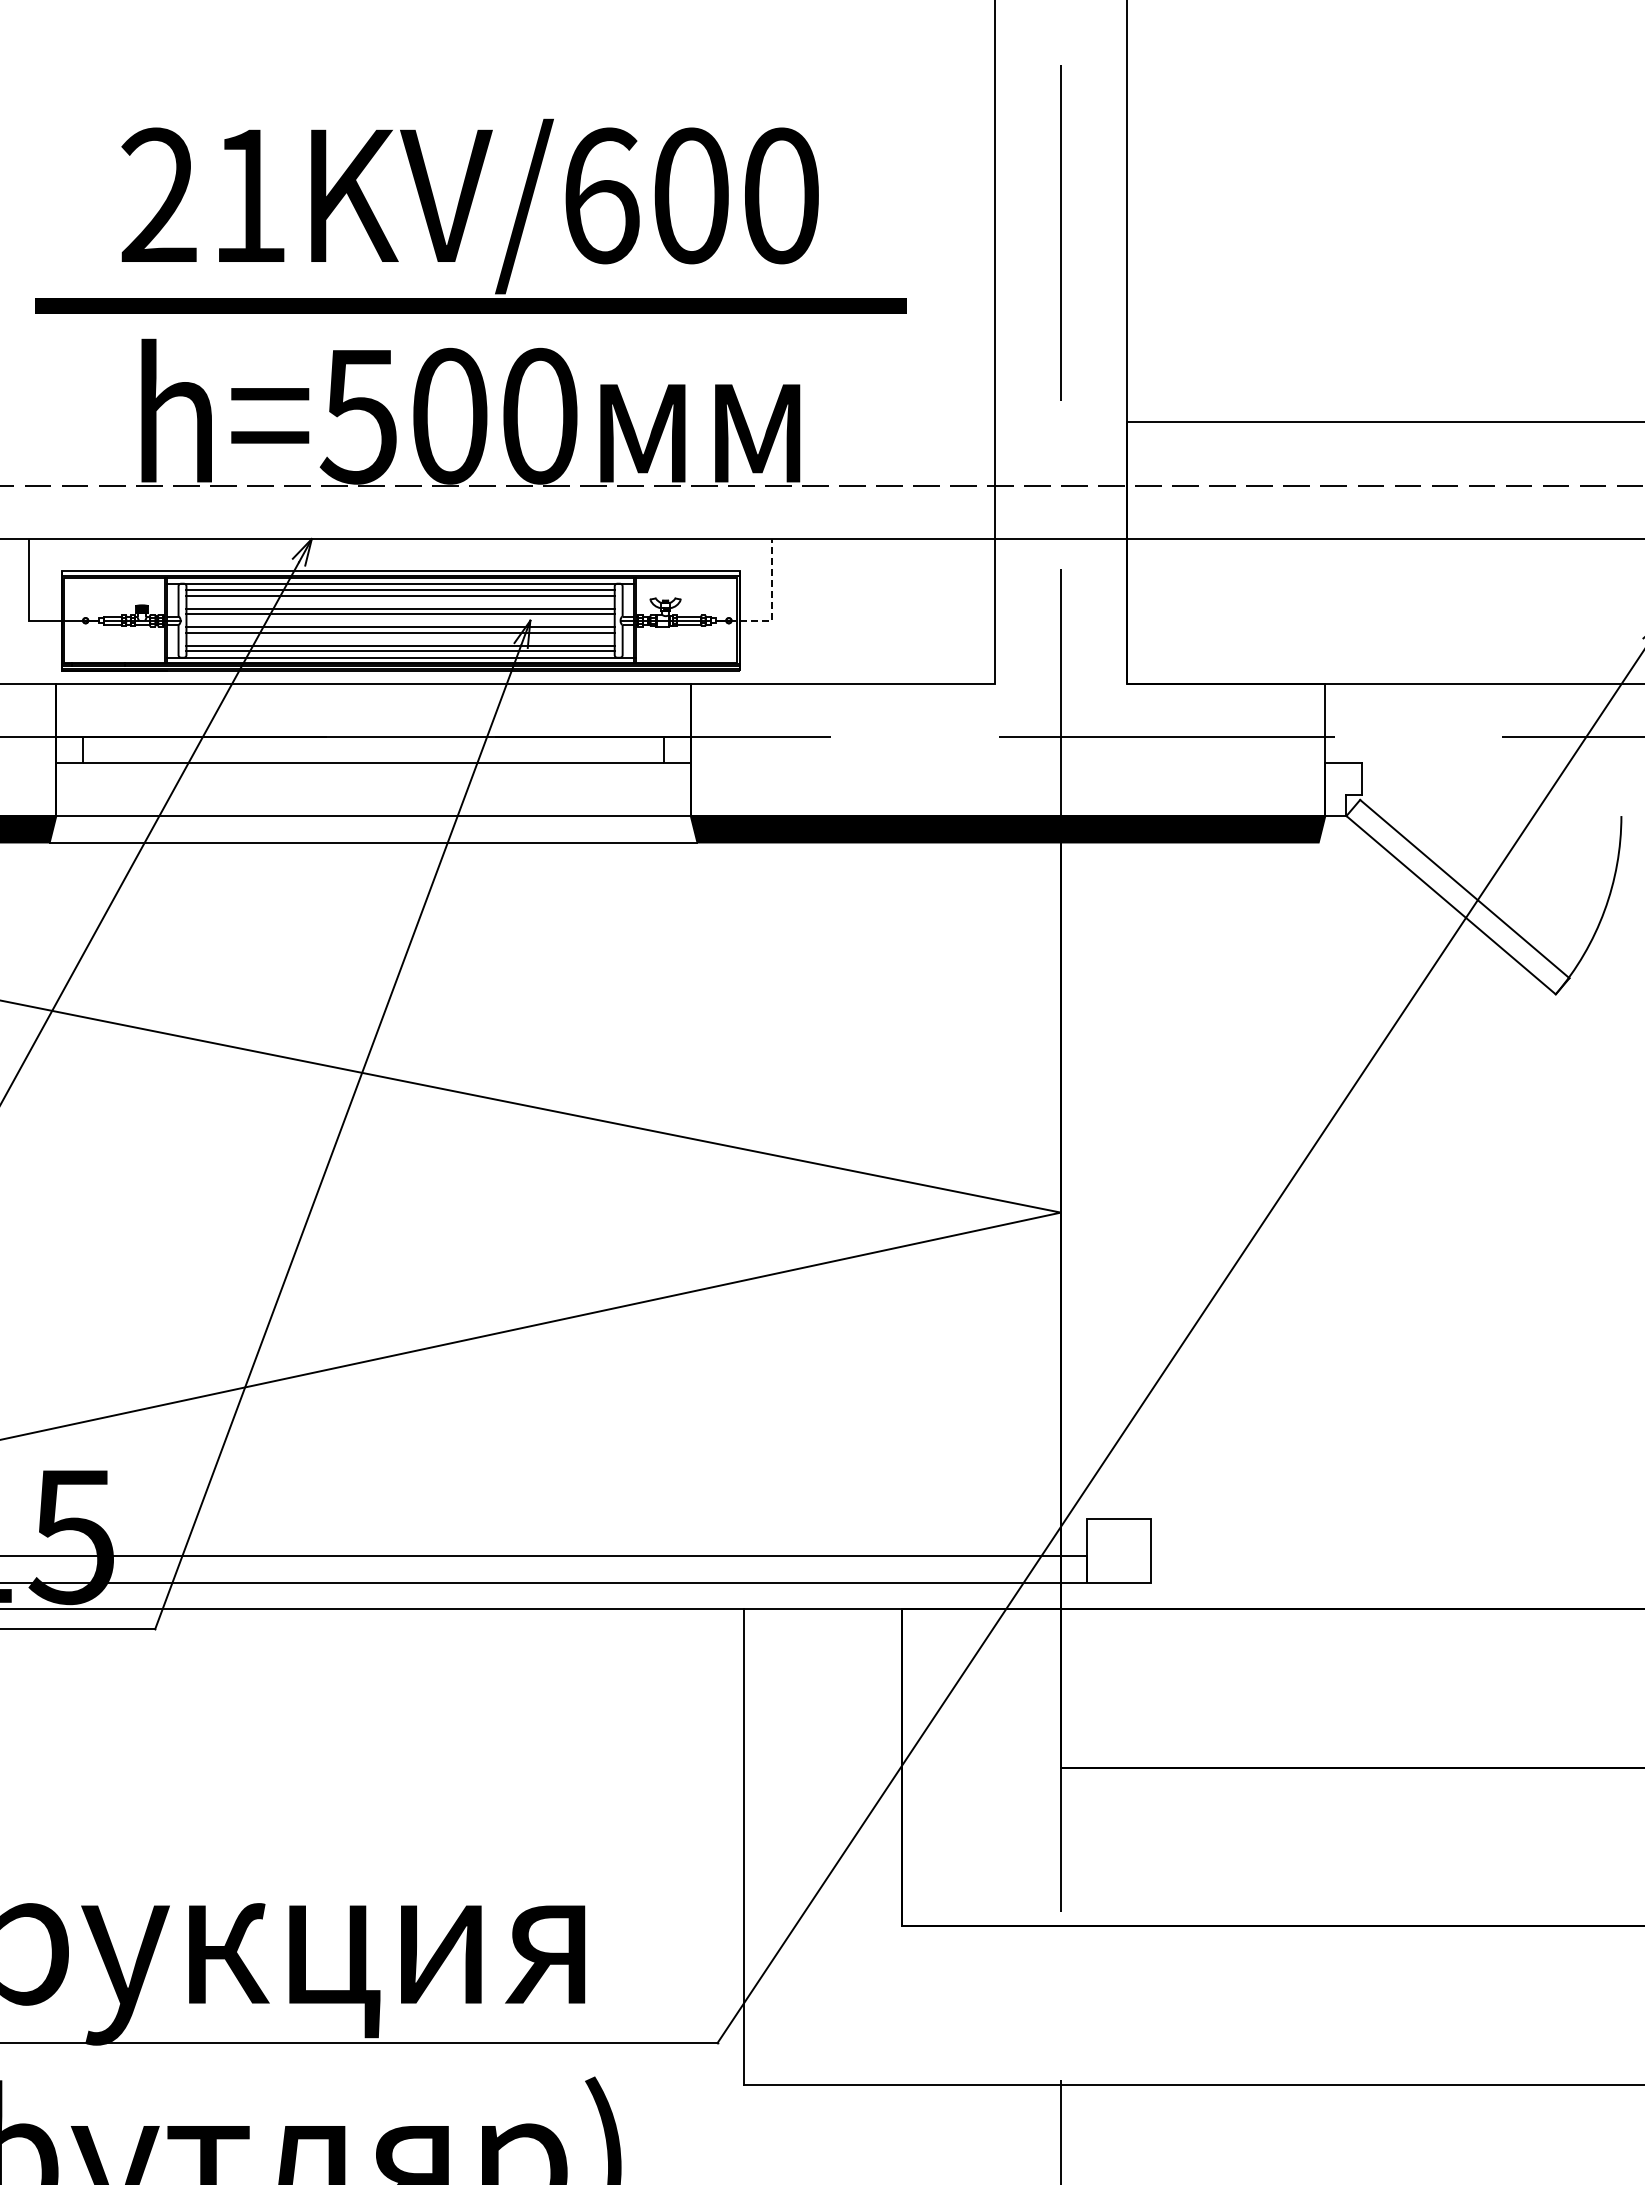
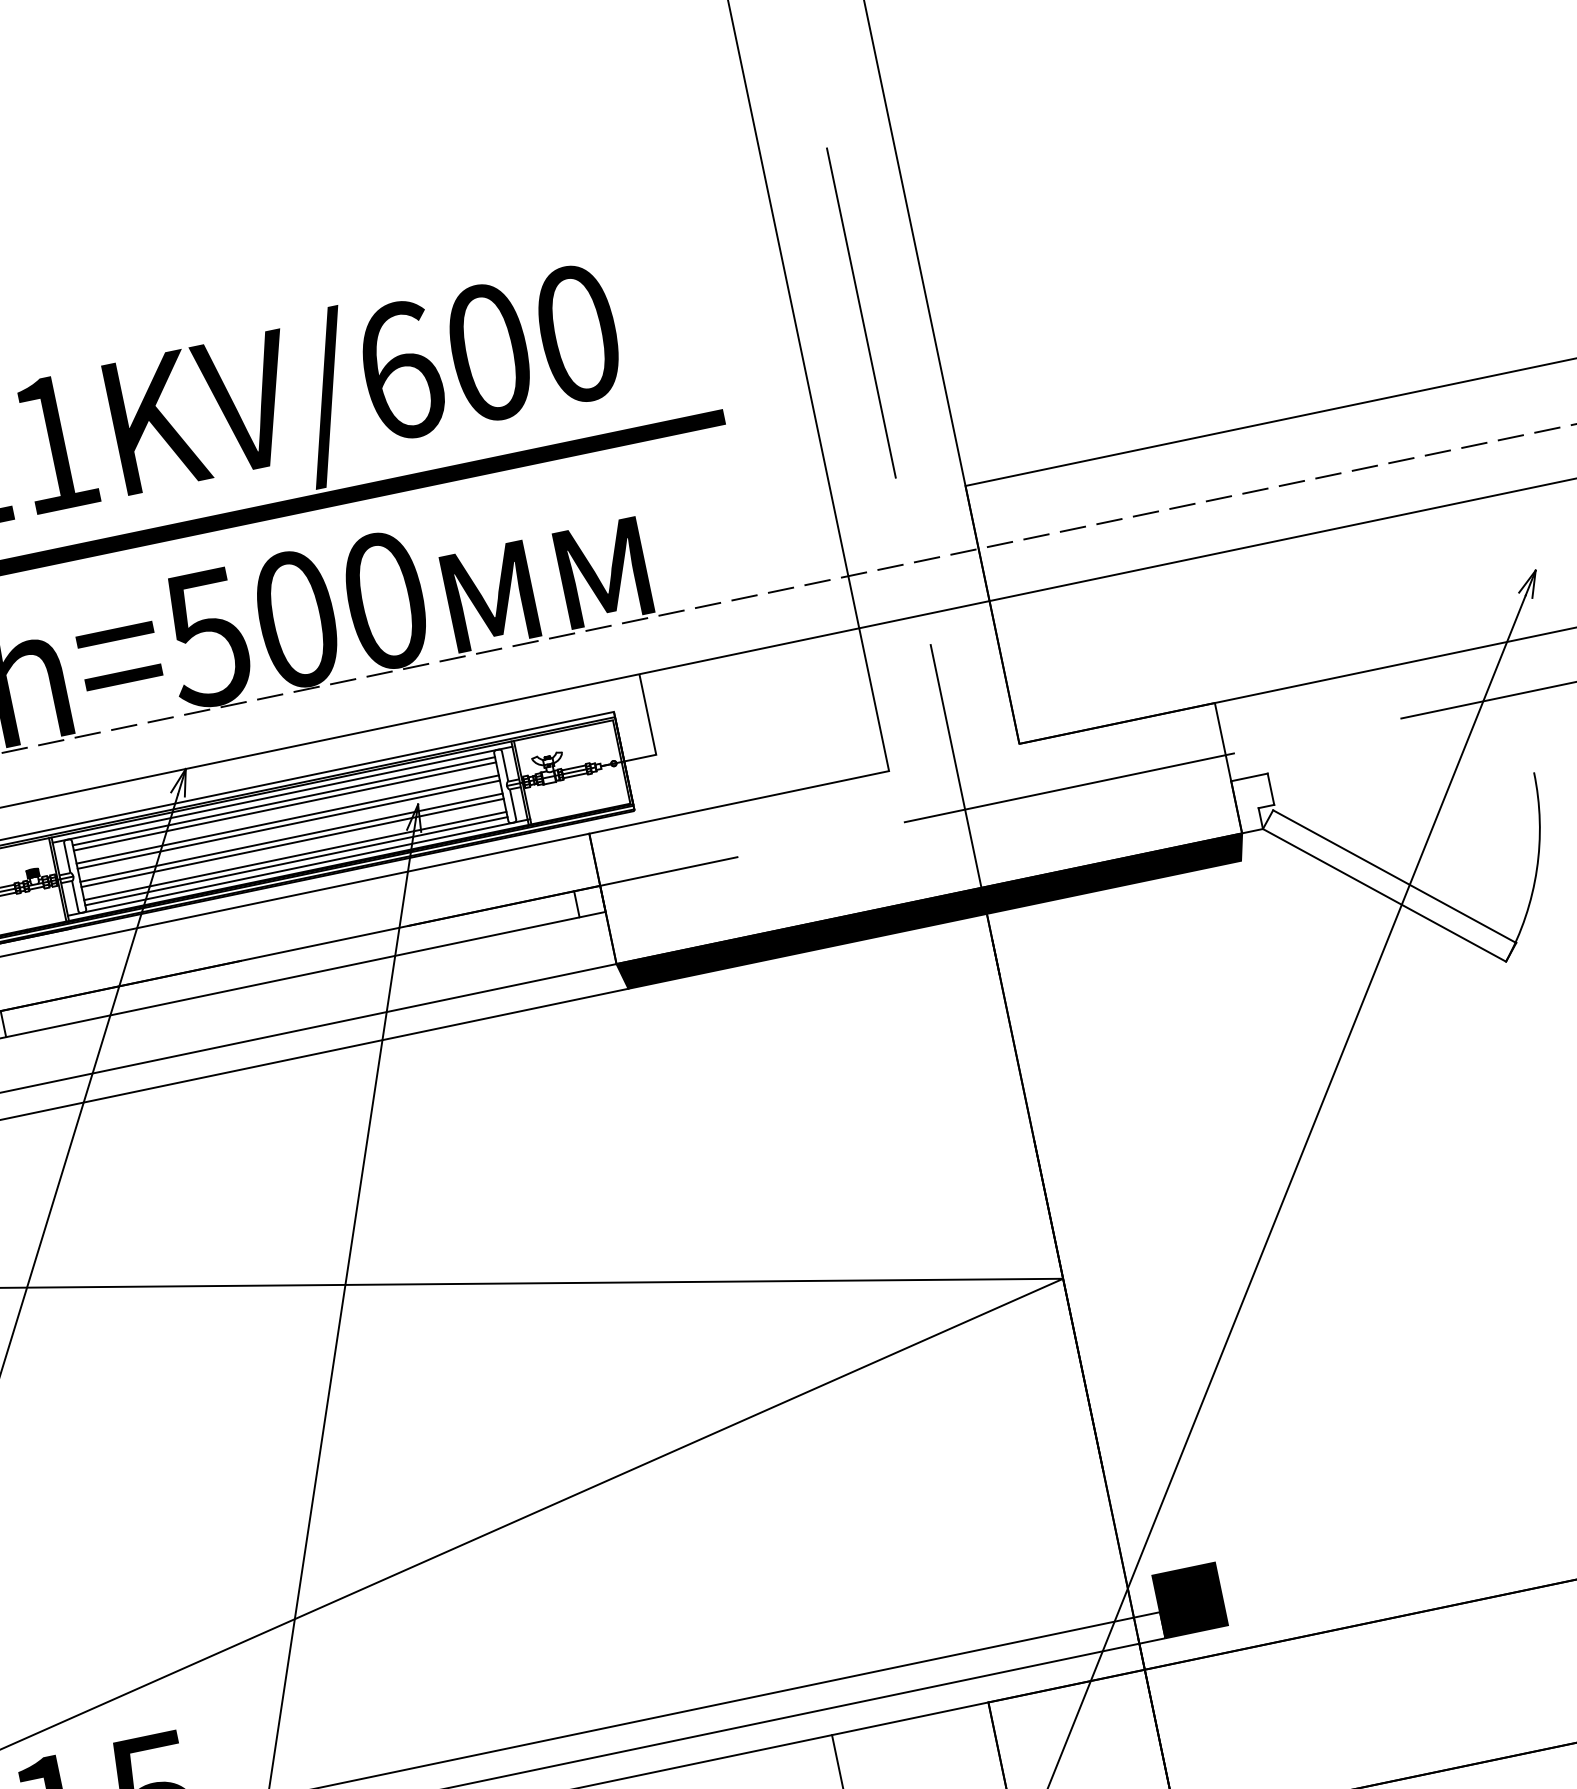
line: (771, 601) -> (651, 735), dashed -> solid
fill: (1118, 1550) -> (1189, 1600), added

